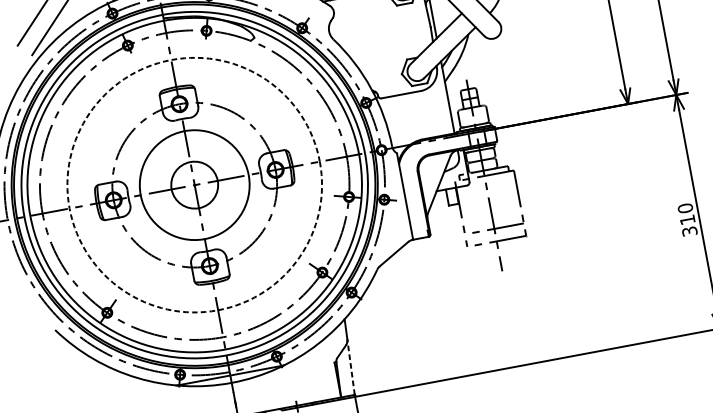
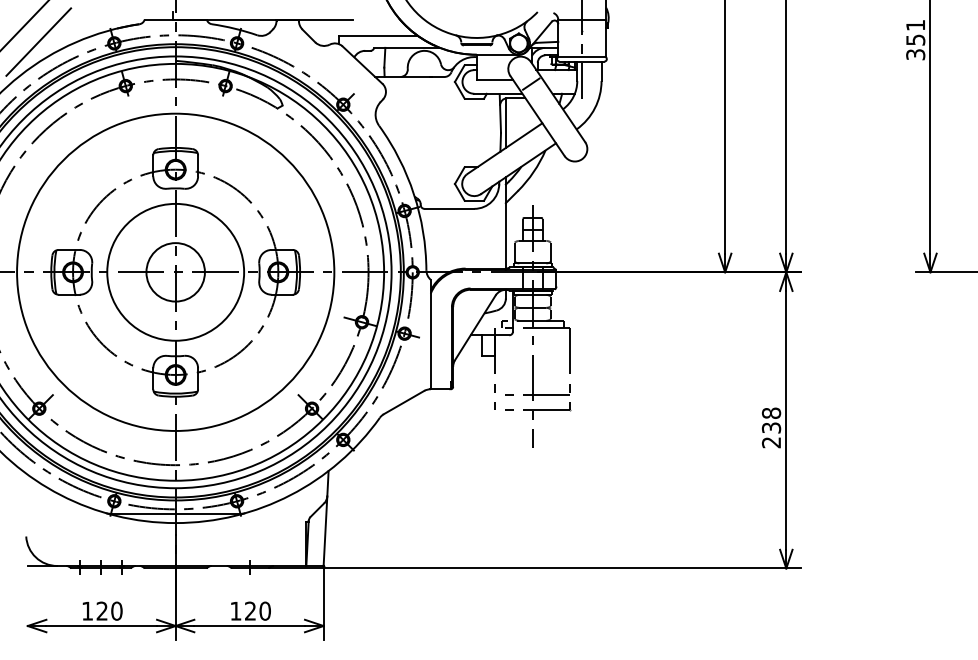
circle: (194, 184) -> (175, 271), dashed -> solid
text: (687, 219) -> (771, 427), 310 -> 238
line: (351, 367) -> (325, 531), dashed -> solid

